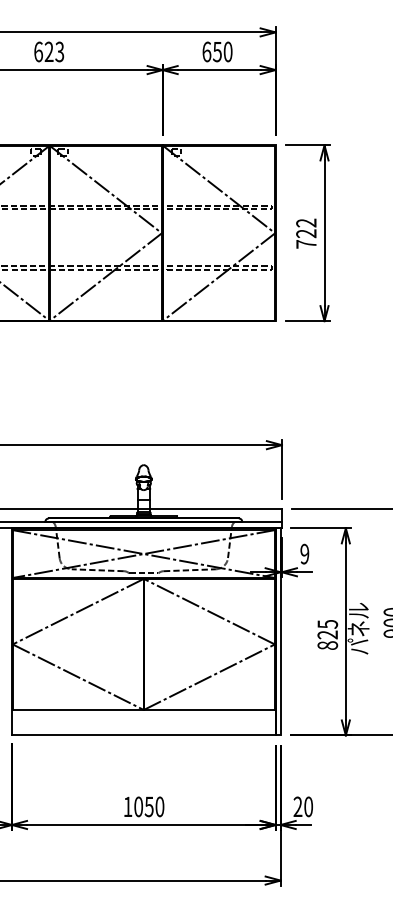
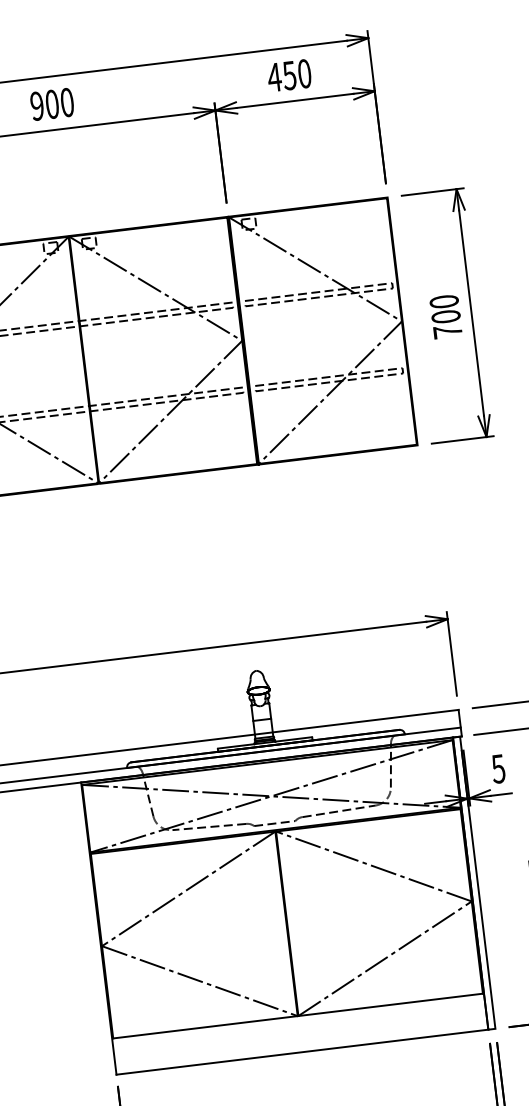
text: (49, 51) -> (52, 103), 623 -> 900
text: (206, 51) -> (274, 76), 650 -> 450
text: (306, 228) -> (445, 309), 722 -> 700
text: (304, 553) -> (497, 768), 9 -> 5

